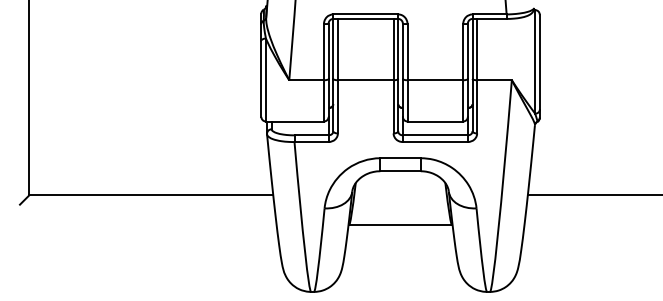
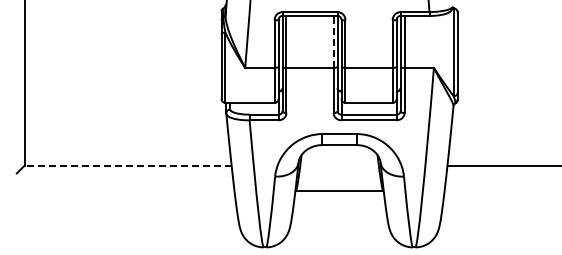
line: (393, 49) -> (333, 41), solid -> dashed
line: (150, 195) -> (127, 165), solid -> dashed

